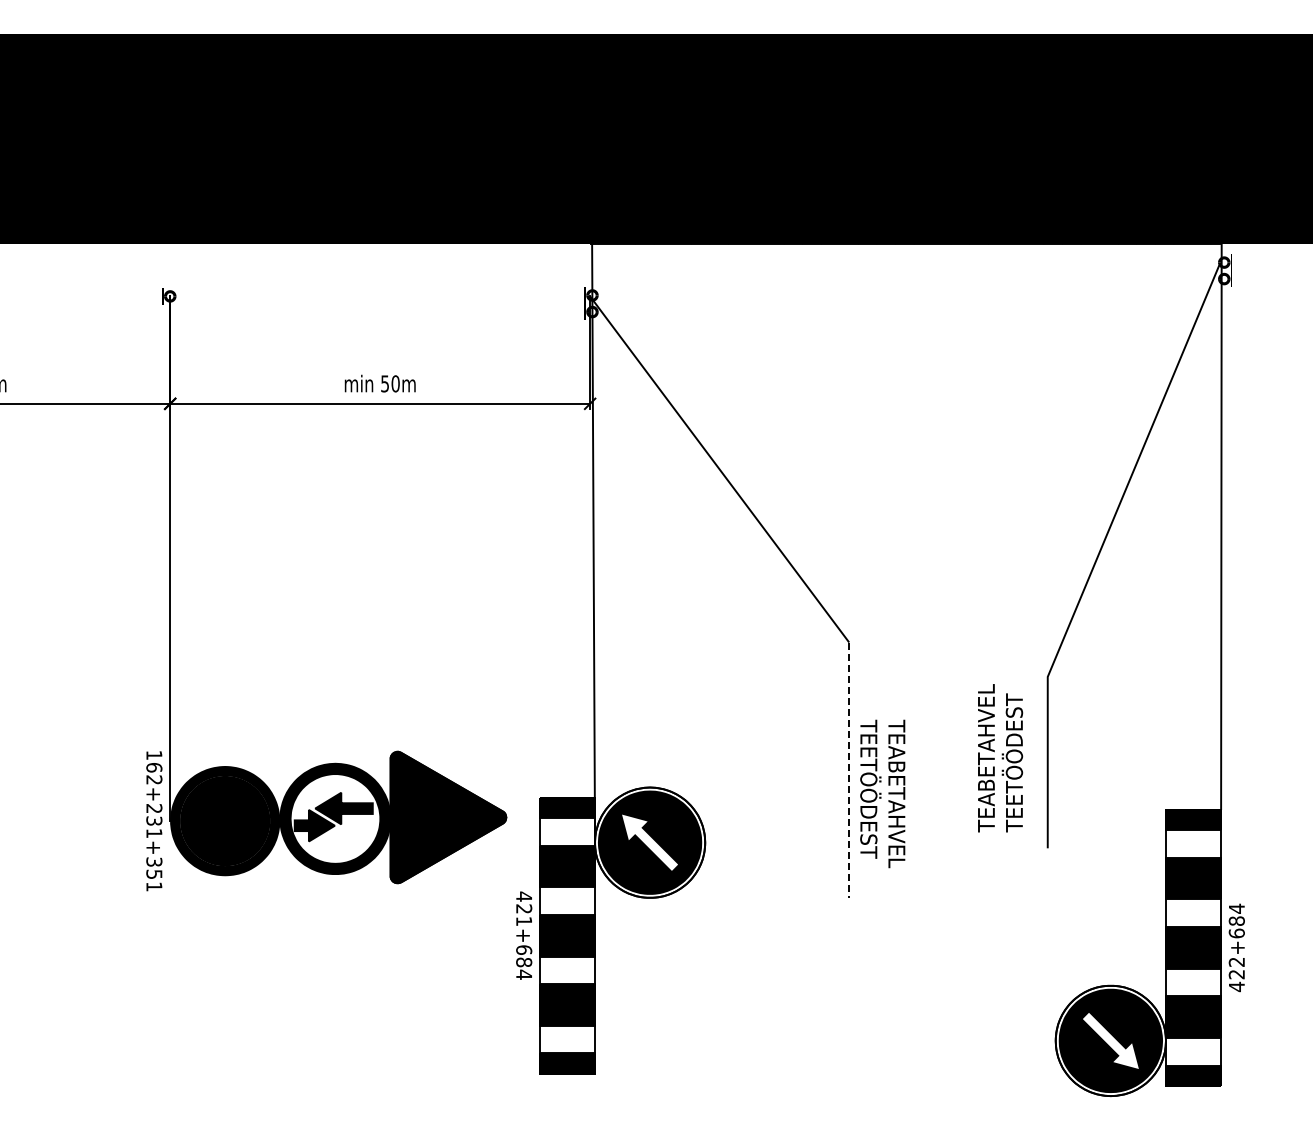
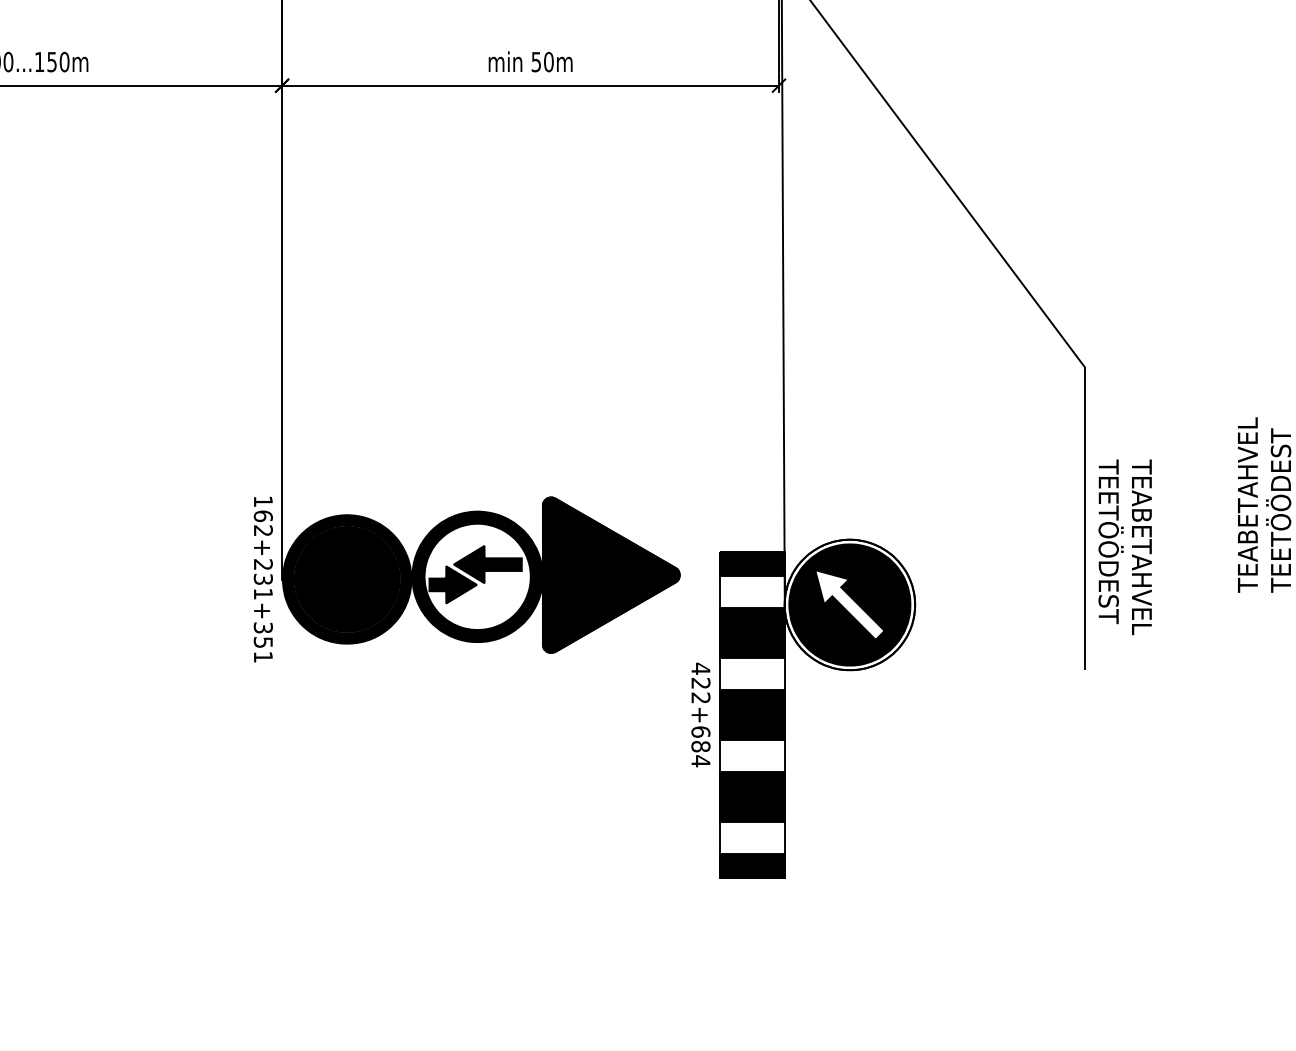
line: (849, 770) -> (1085, 519), dashed -> solid
text: (524, 920) -> (701, 697), 421+684 -> 422+684

